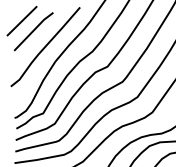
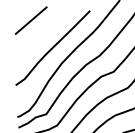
line: (33, 31) -> (41, 31), removed

